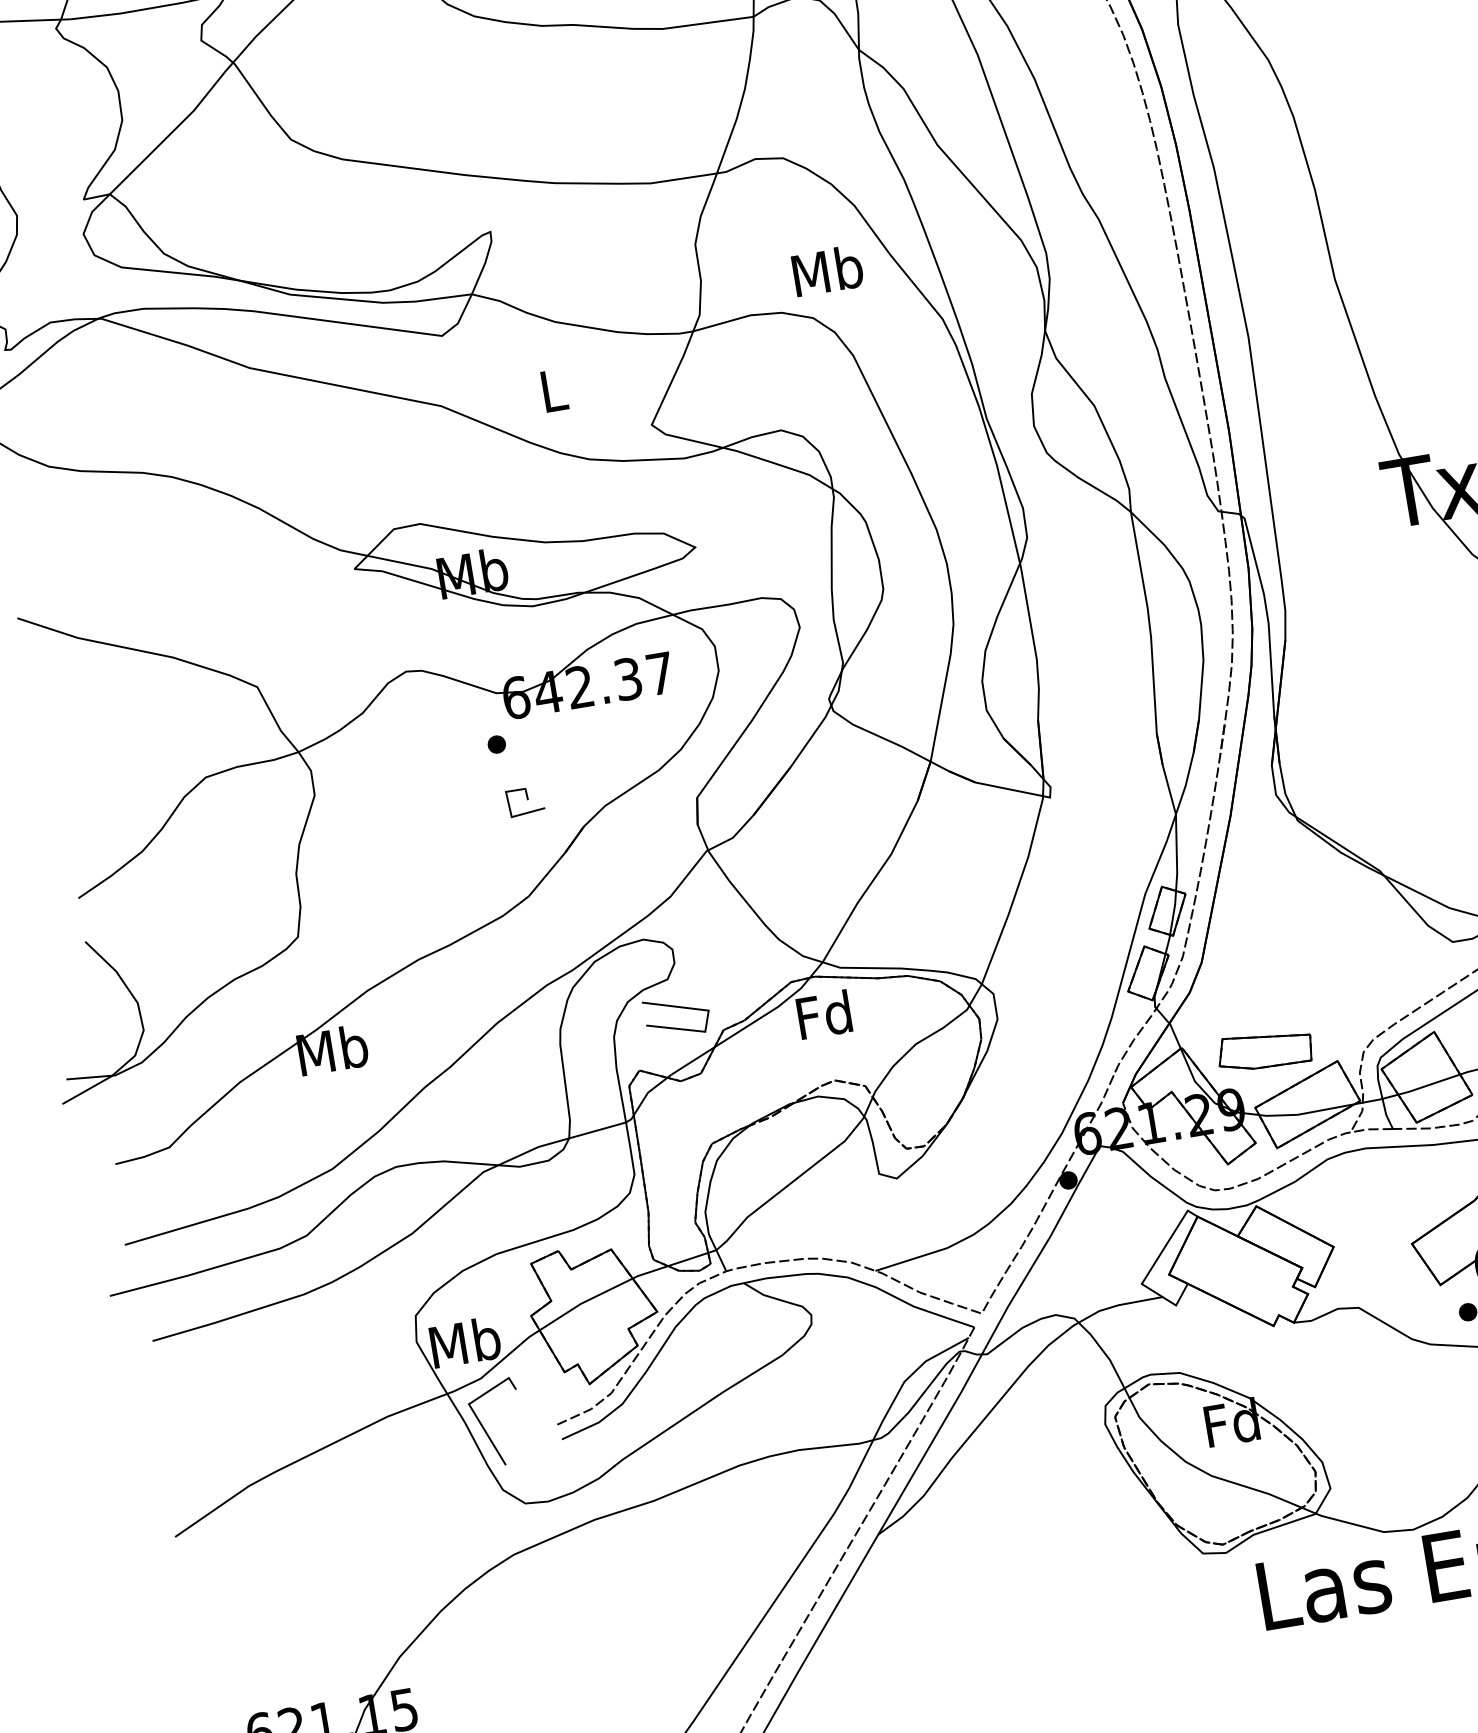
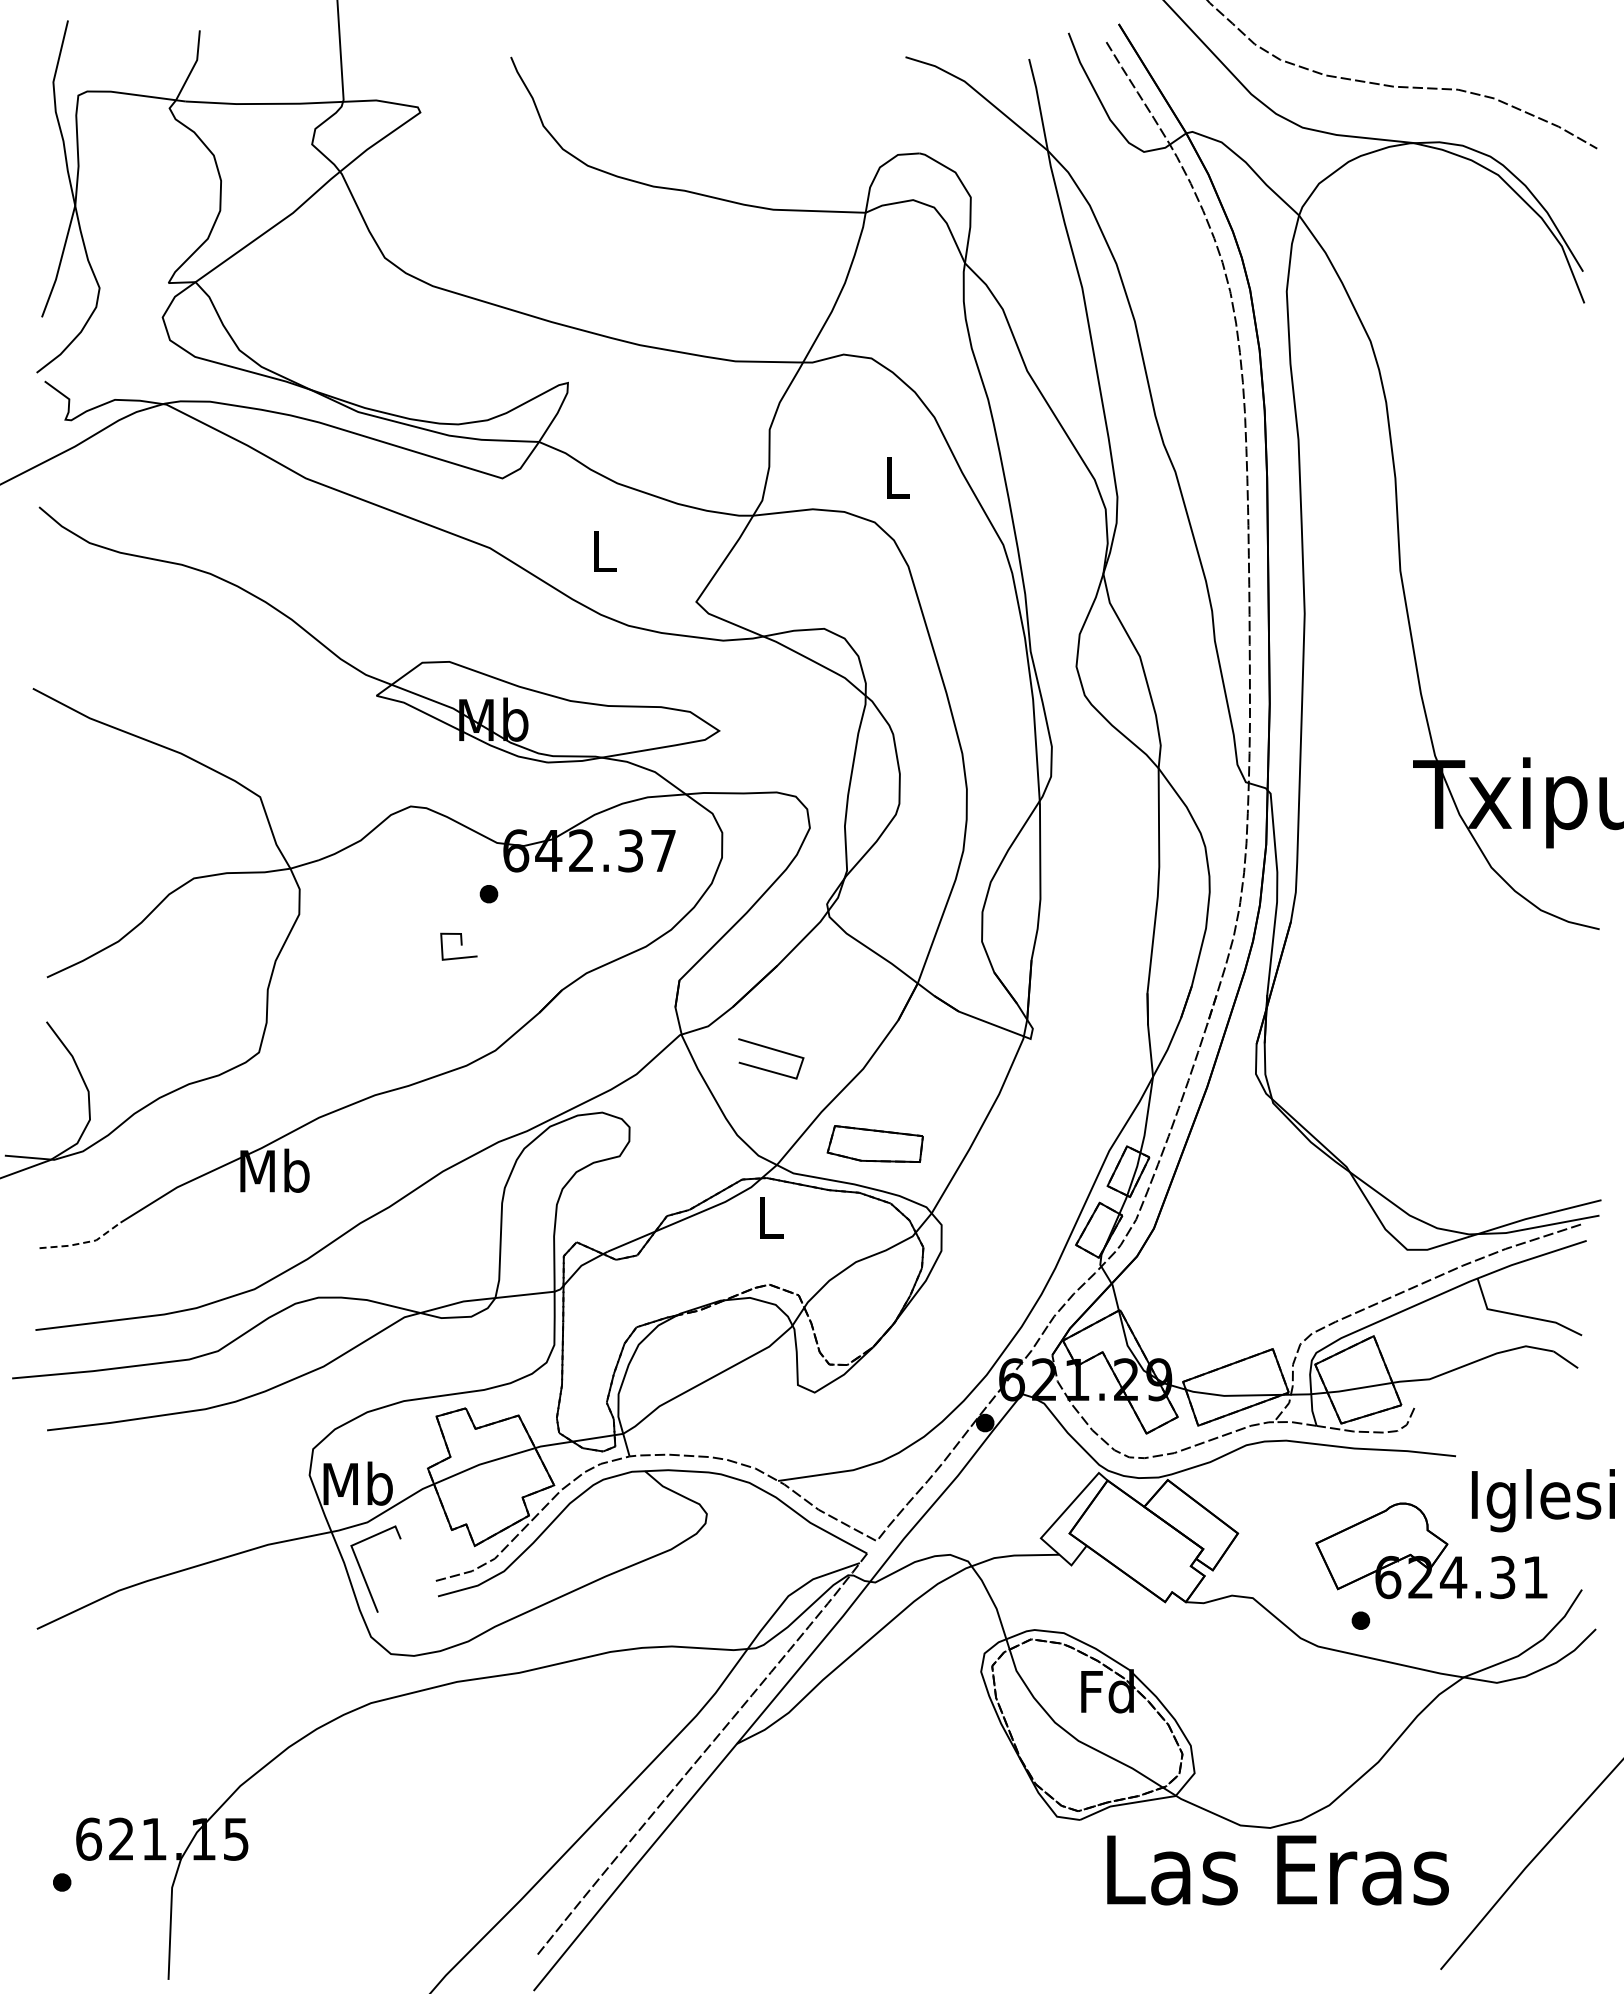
text: (827, 270) -> (896, 477), Mb -> L
line: (526, 800) -> (460, 945), moved
line: (678, 1008) -> (773, 1050), moved
text: (823, 1014) -> (769, 1217), Fd -> L
part: (1263, 1049) -> (874, 1143), moved
line: (157, 1151) -> (83, 1242), solid -> dashed

